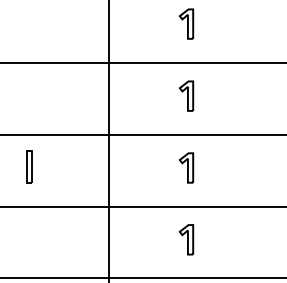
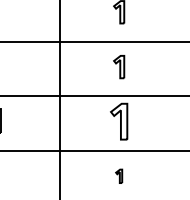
part: (186, 167) -> (119, 121), size x1.6
part: (186, 239) -> (119, 176), size x0.6

